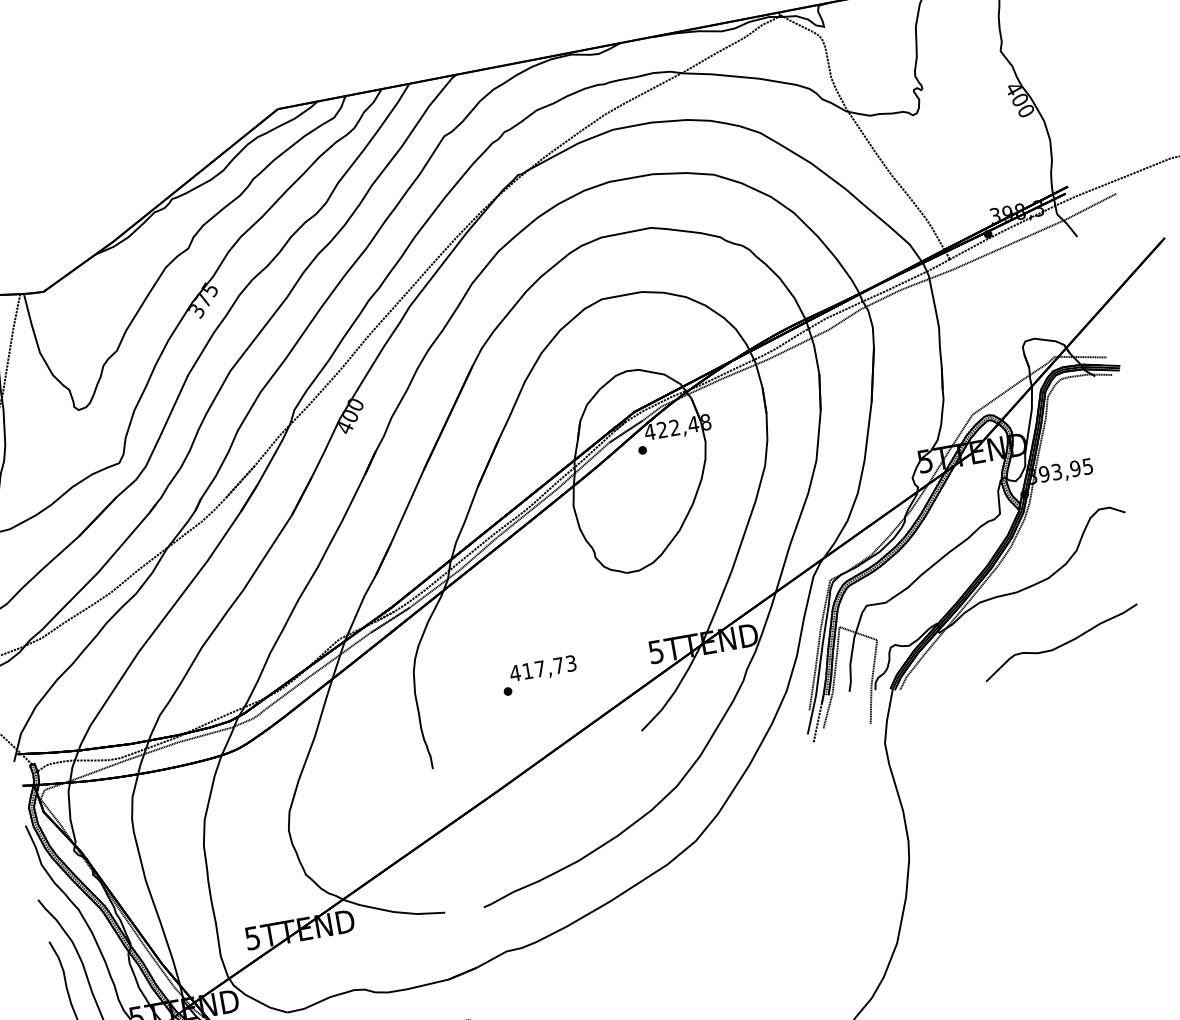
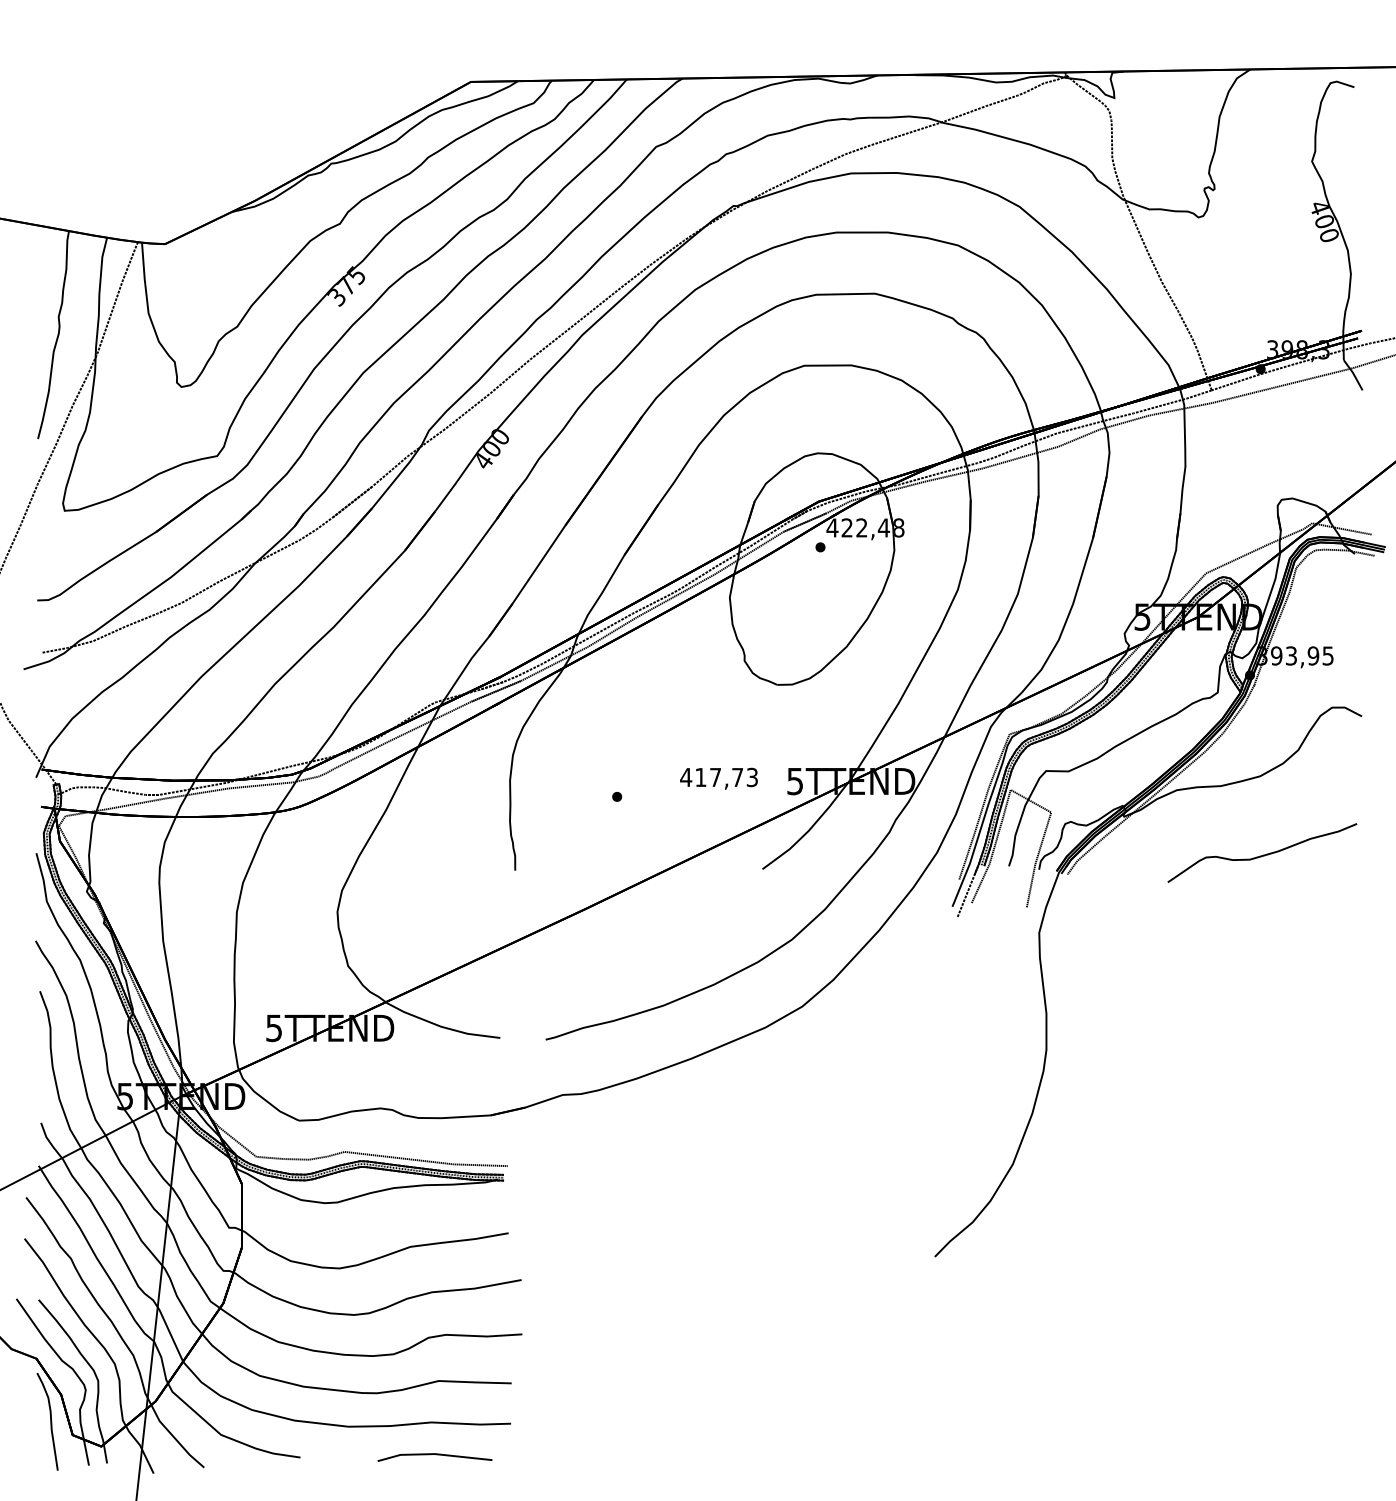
text: (542, 669) -> (718, 778), moved

